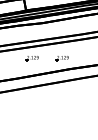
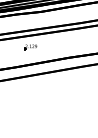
part: (61, 58) -> (59, 47), removed

